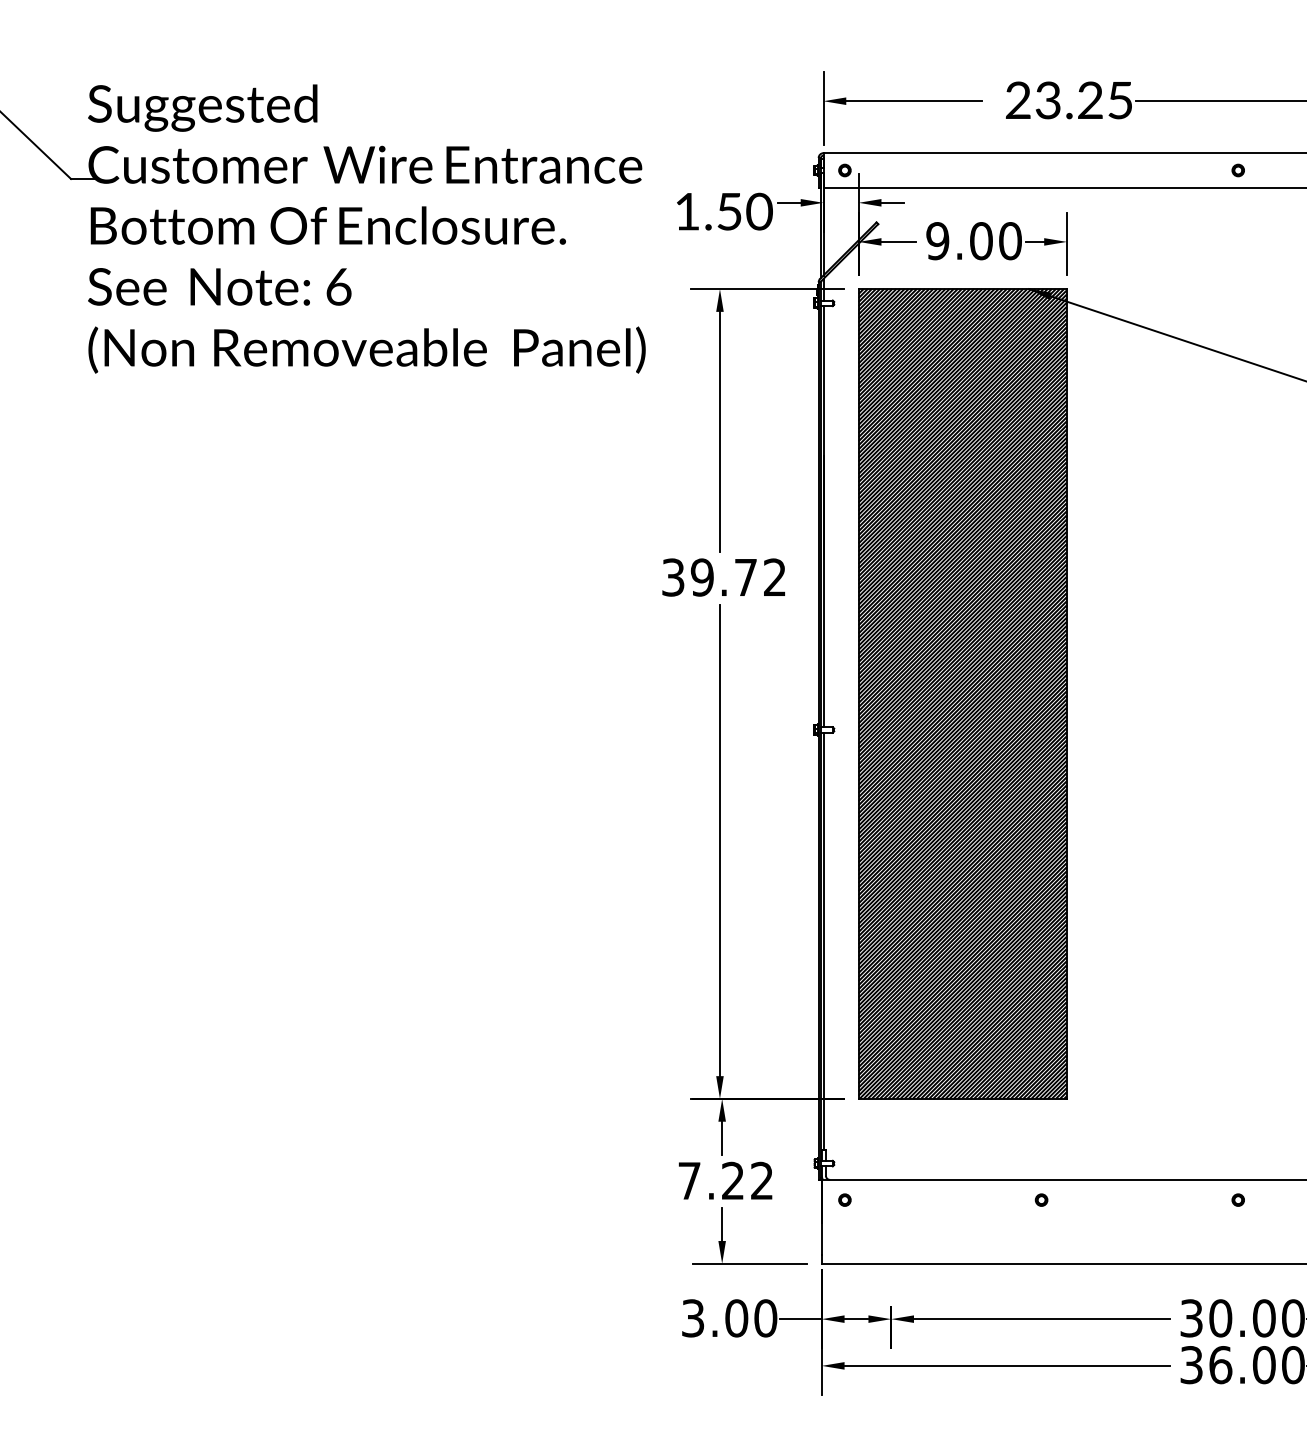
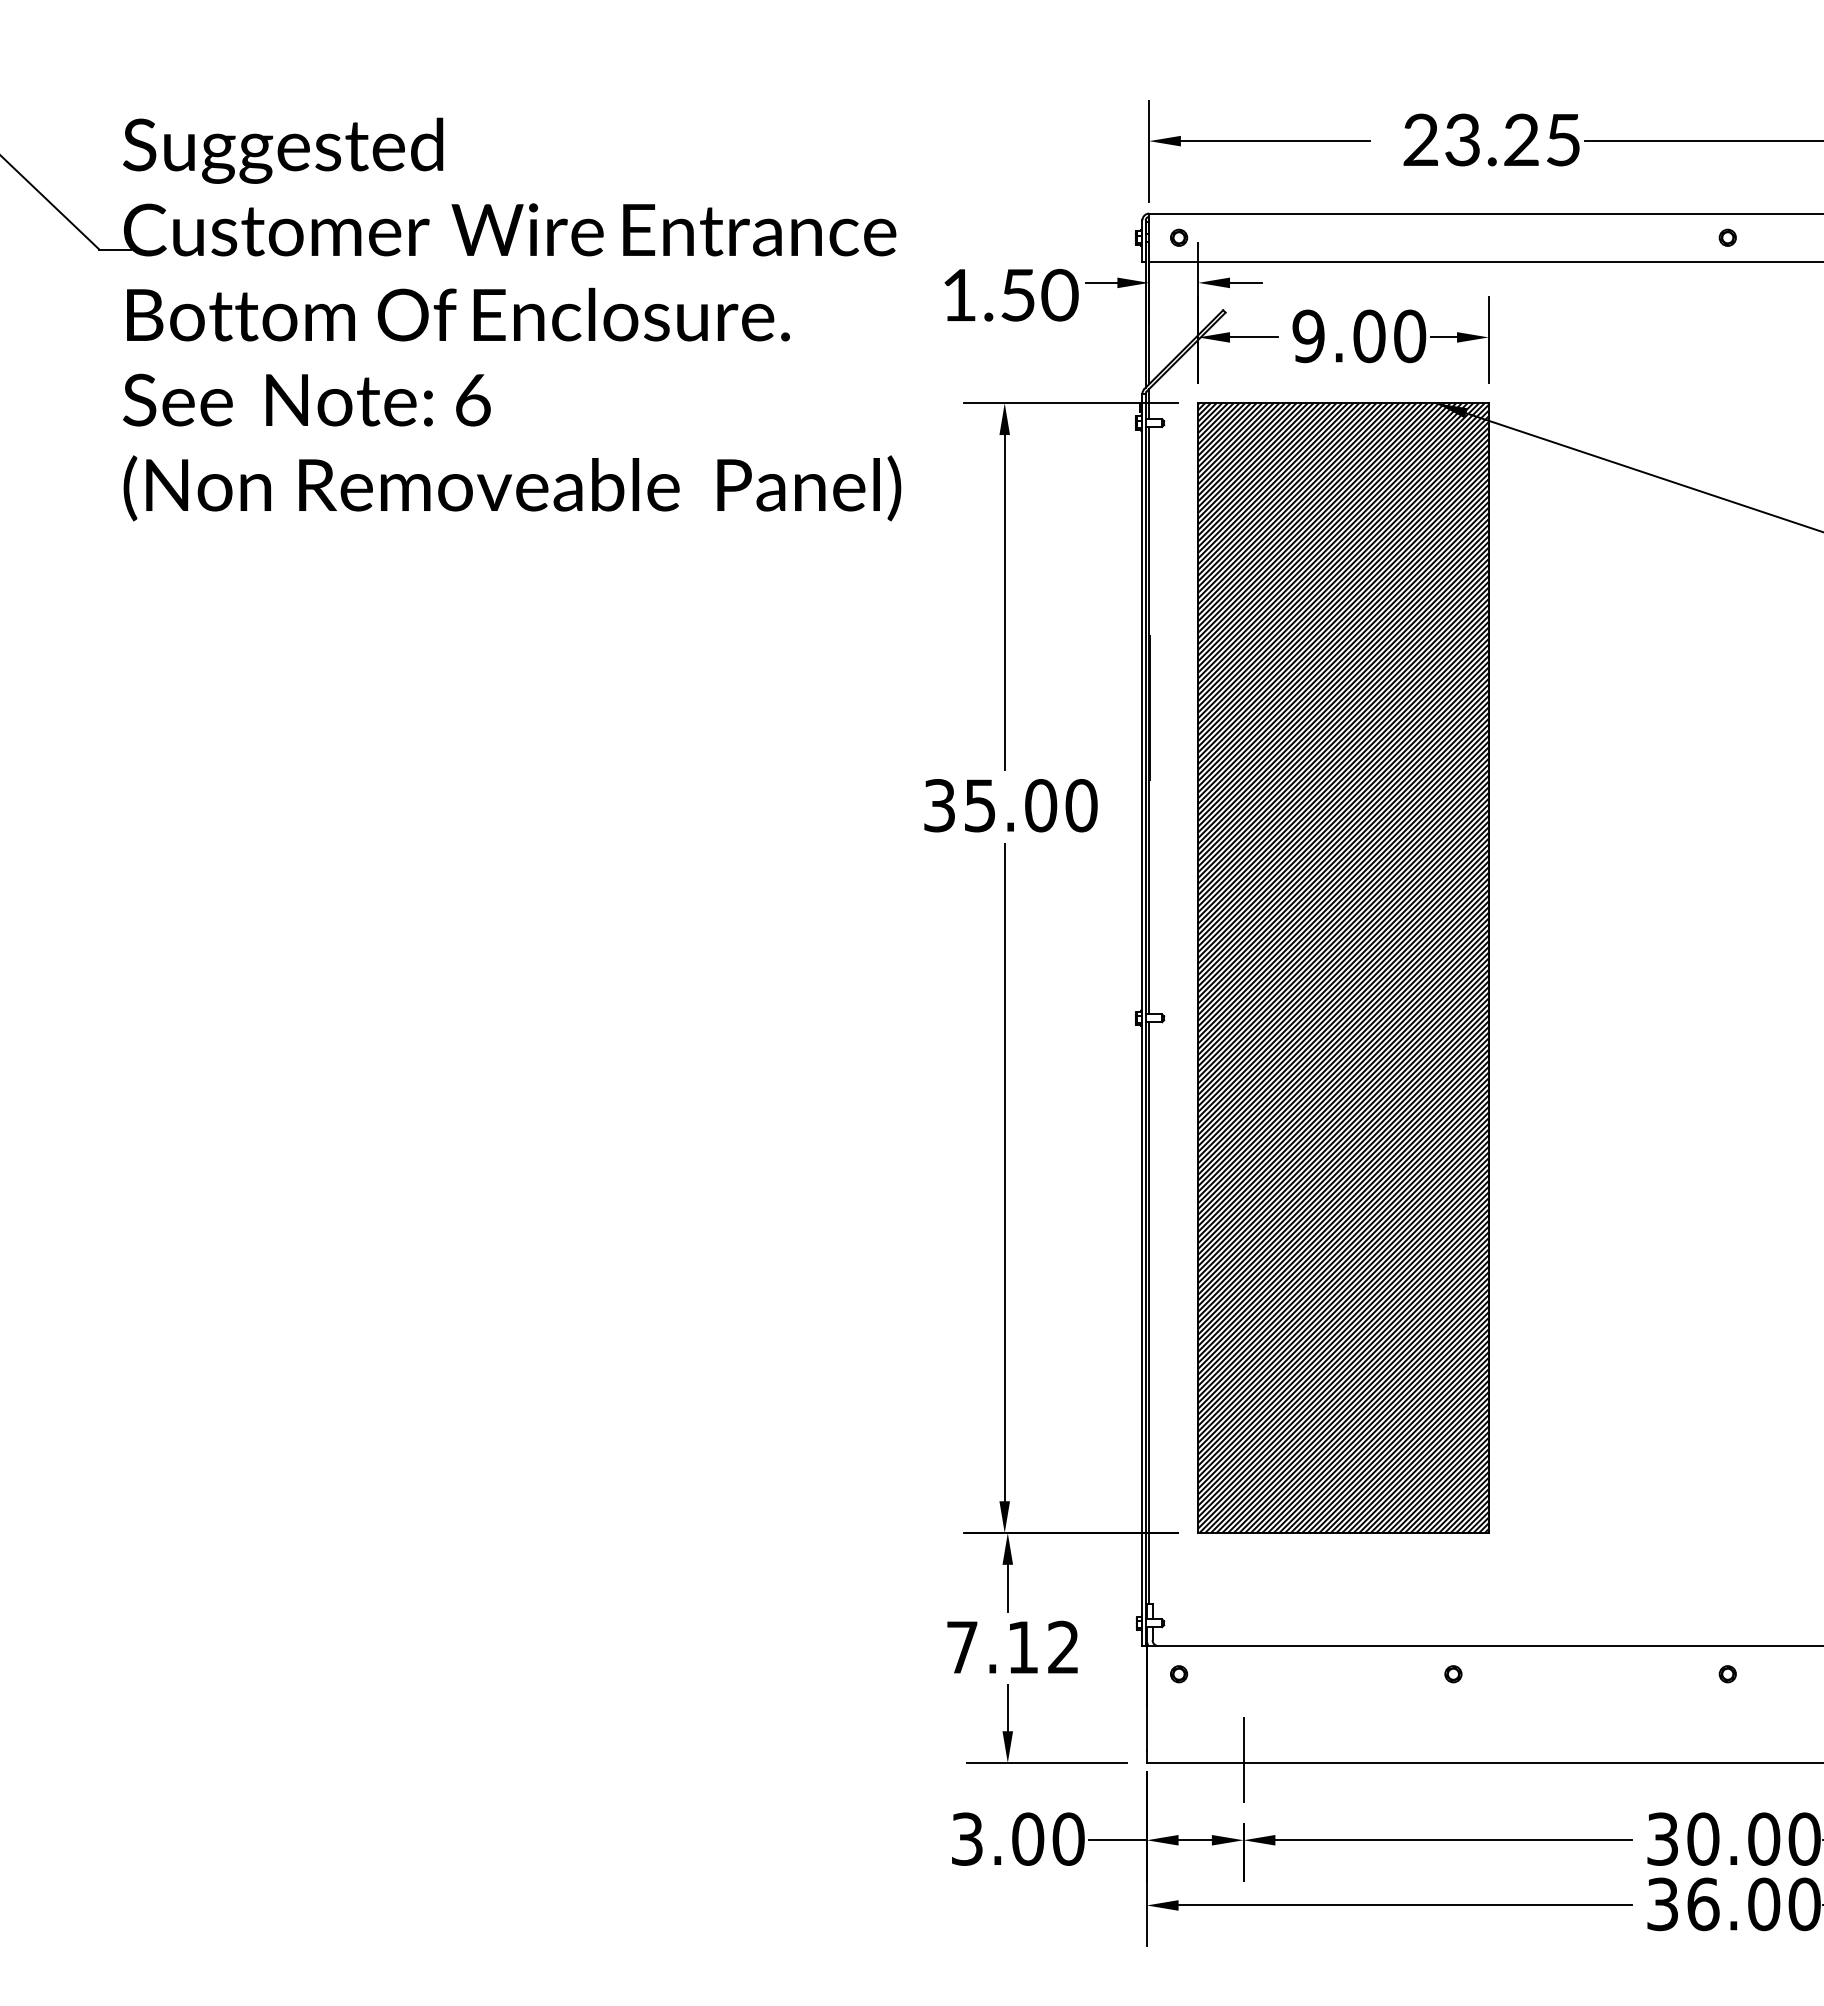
text: (738, 577) -> (1030, 805), 39.72 -> 35.00
text: (732, 1180) -> (1022, 1646), 7.22 -> 7.12
line: (891, 1261) -> (1243, 1759), added

